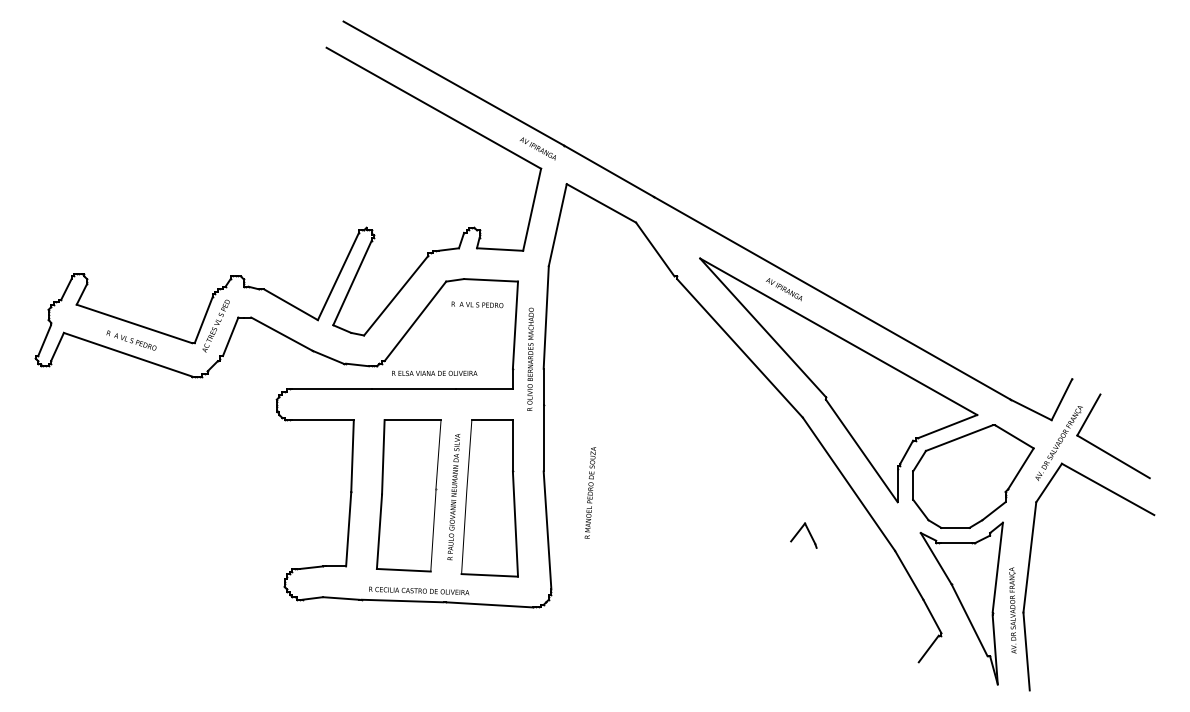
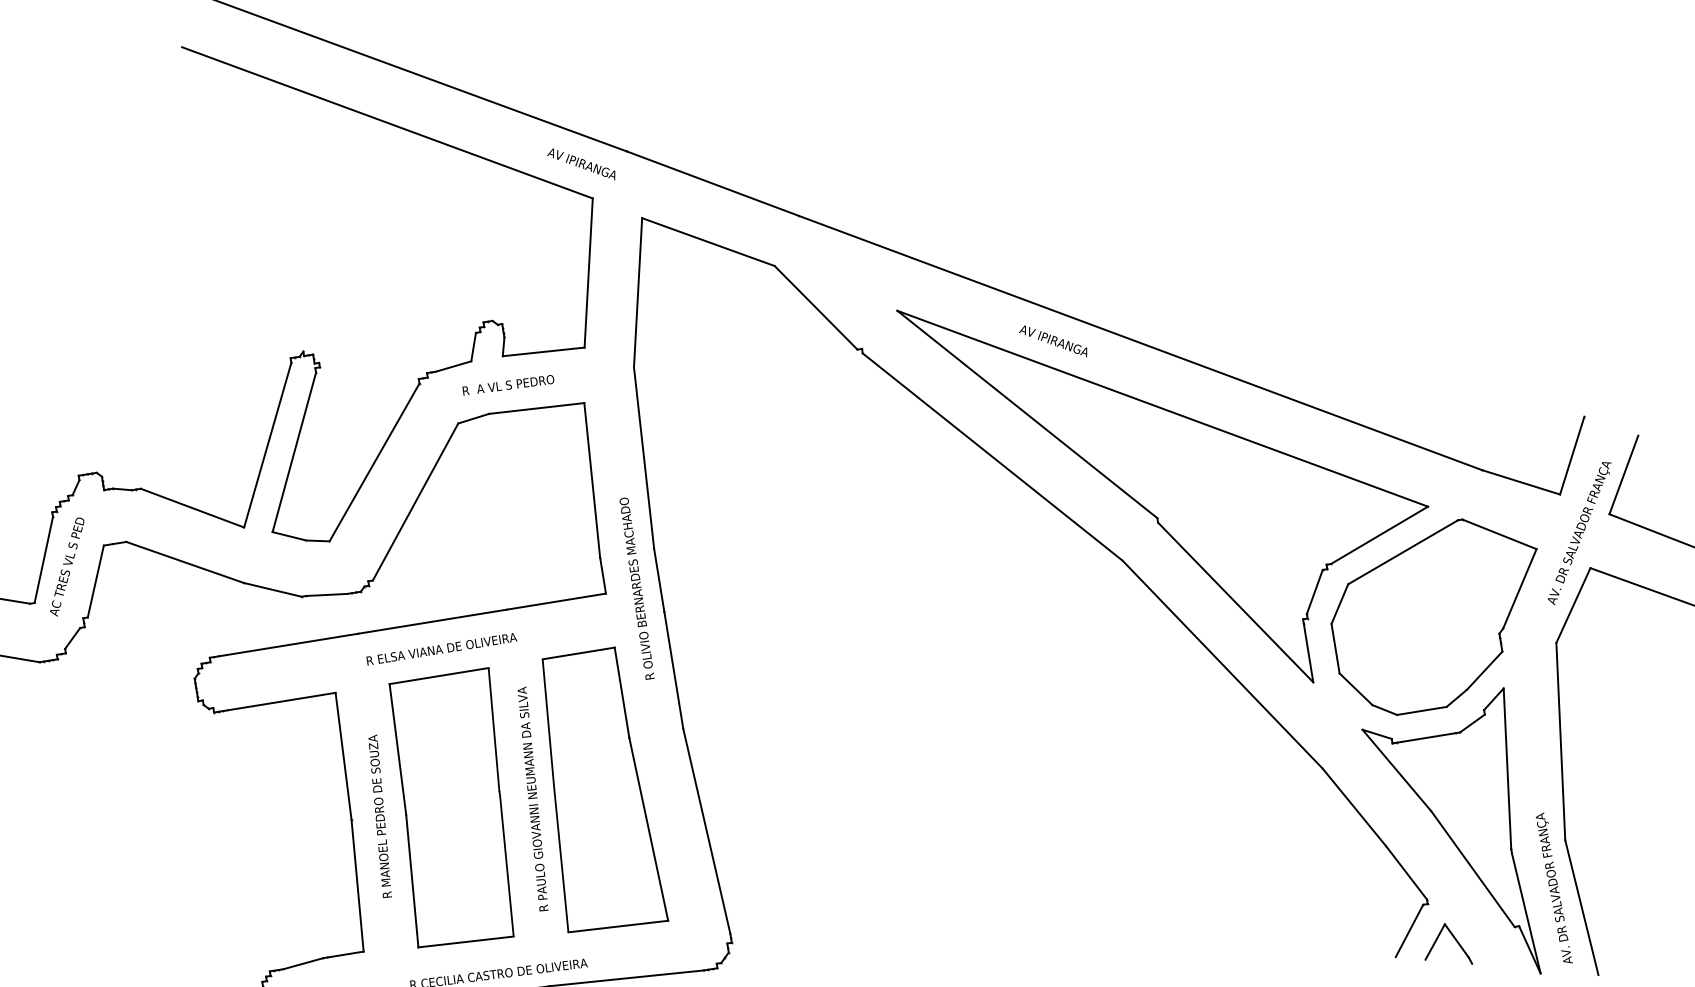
text: (477, 304) -> (508, 384), moved
text: (530, 358) -> (636, 587), moved
text: (434, 372) -> (441, 647), moved
text: (589, 492) -> (378, 816), moved
part: (803, 535) -> (1445, 945), moved
text: (1012, 610) -> (1553, 888), moved

